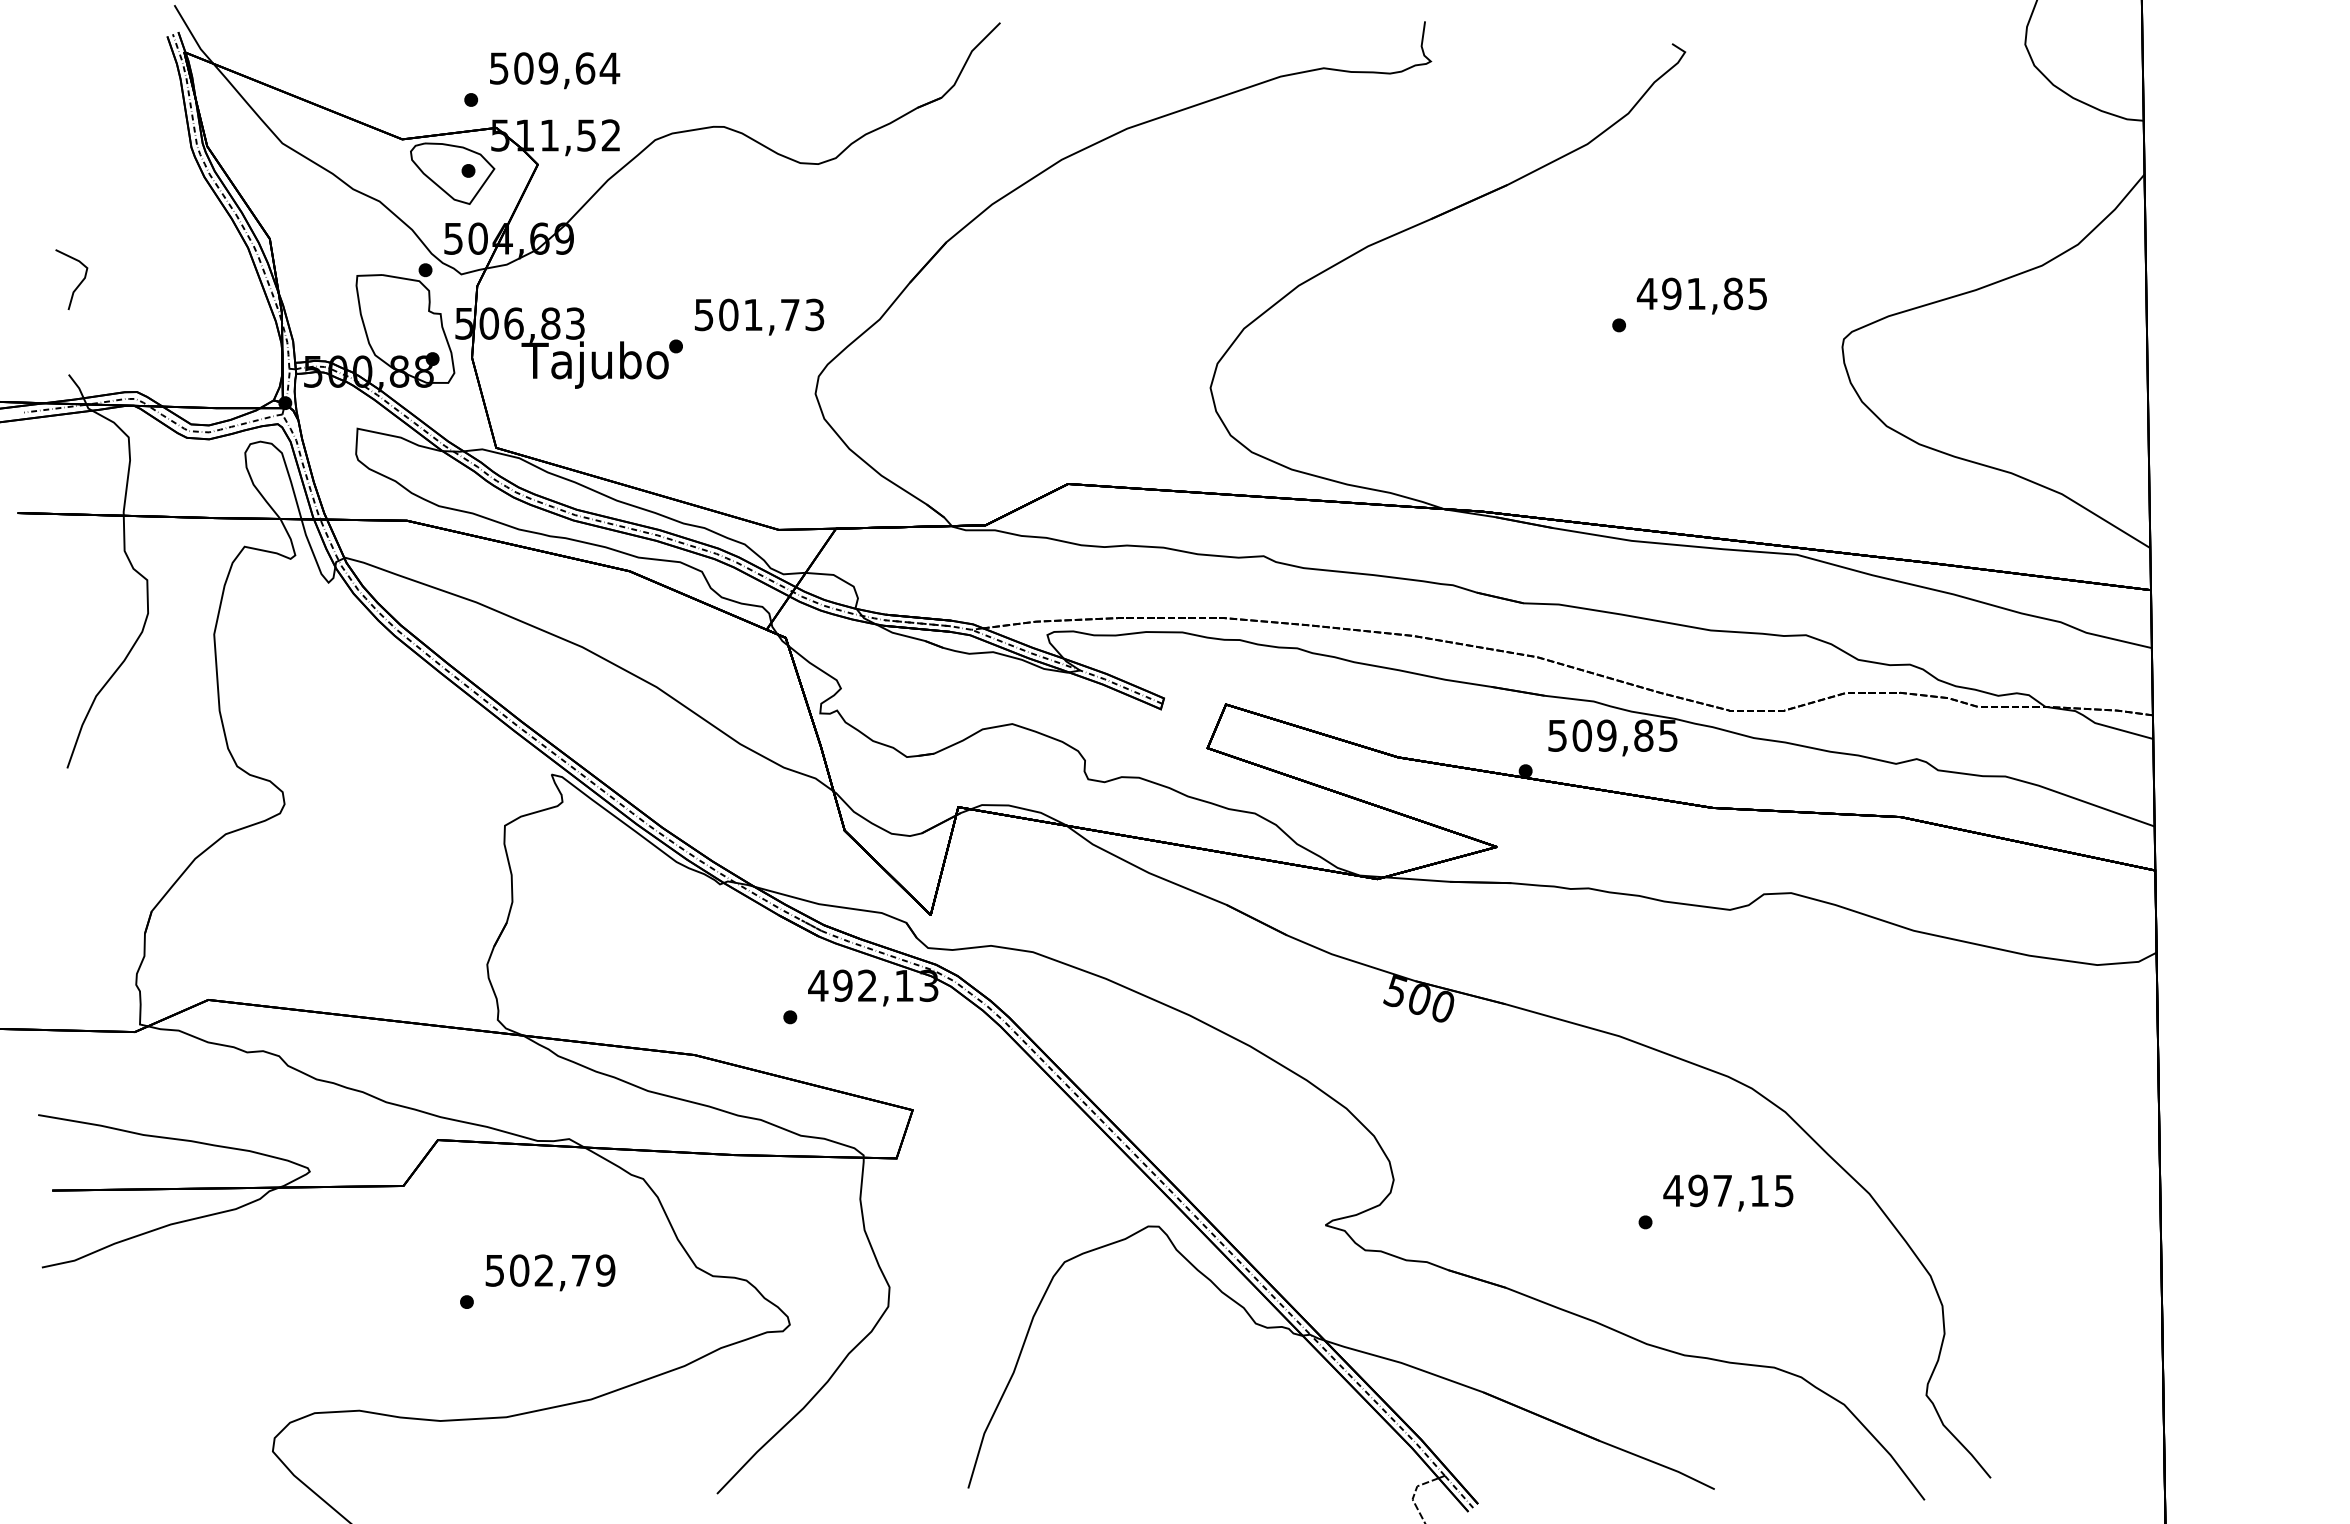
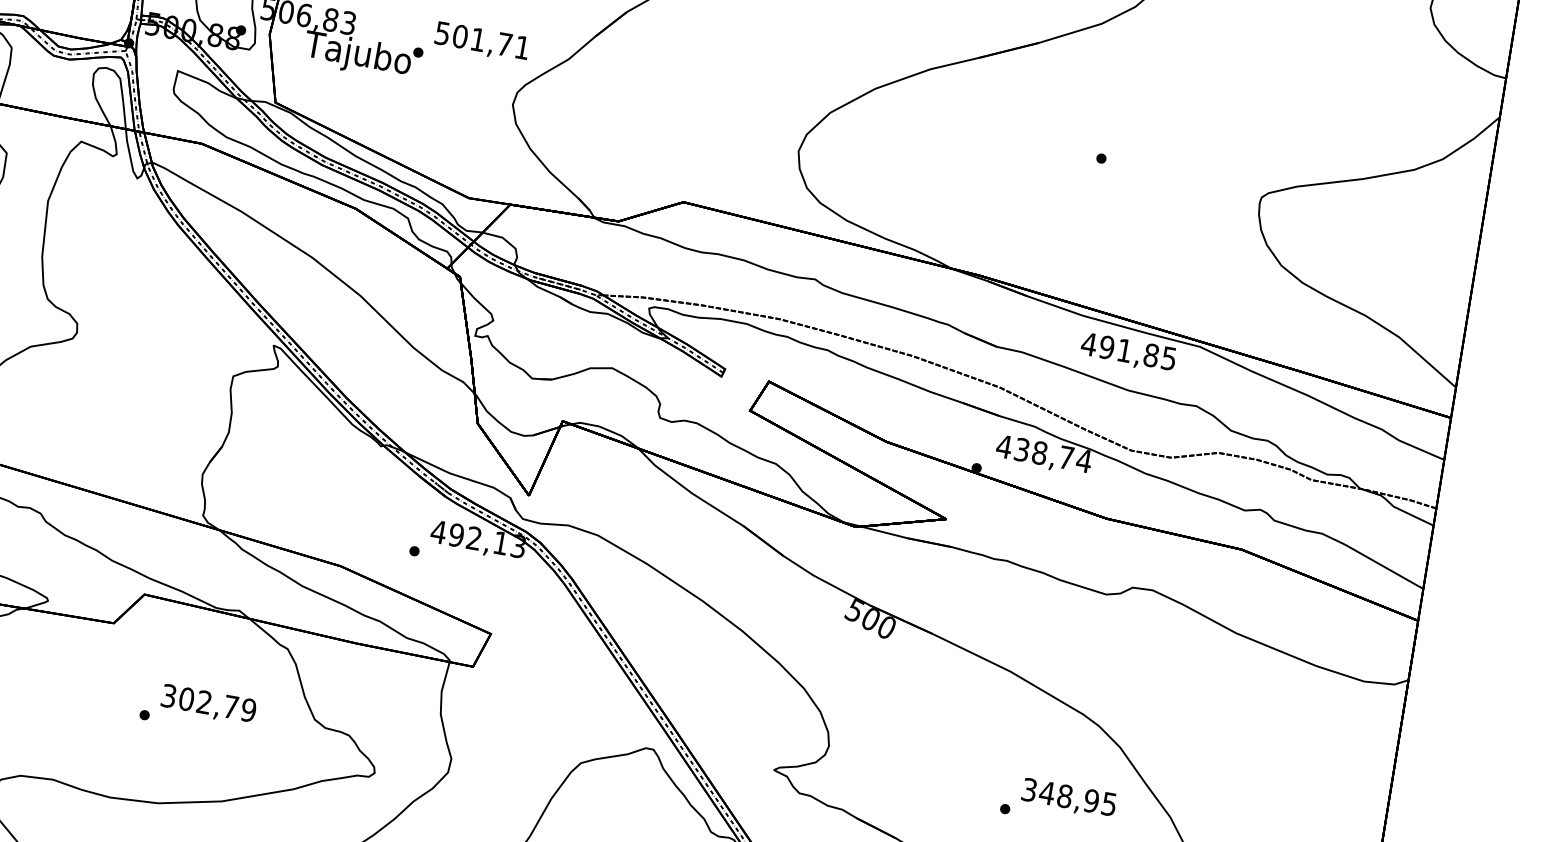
text: (1701, 295) -> (1128, 352), moved
text: (814, 314) -> (522, 47), 501,73 -> 501,71
text: (1612, 735) -> (1043, 453), 509,85 -> 438,74
text: (1716, 1190) -> (1060, 795), 497,15 -> 348,95
text: (495, 1270) -> (169, 696), 502,79 -> 302,79

